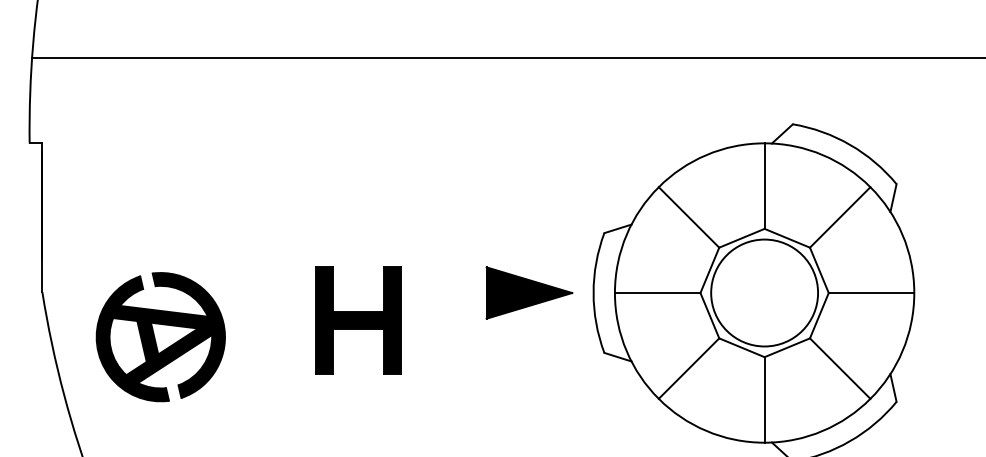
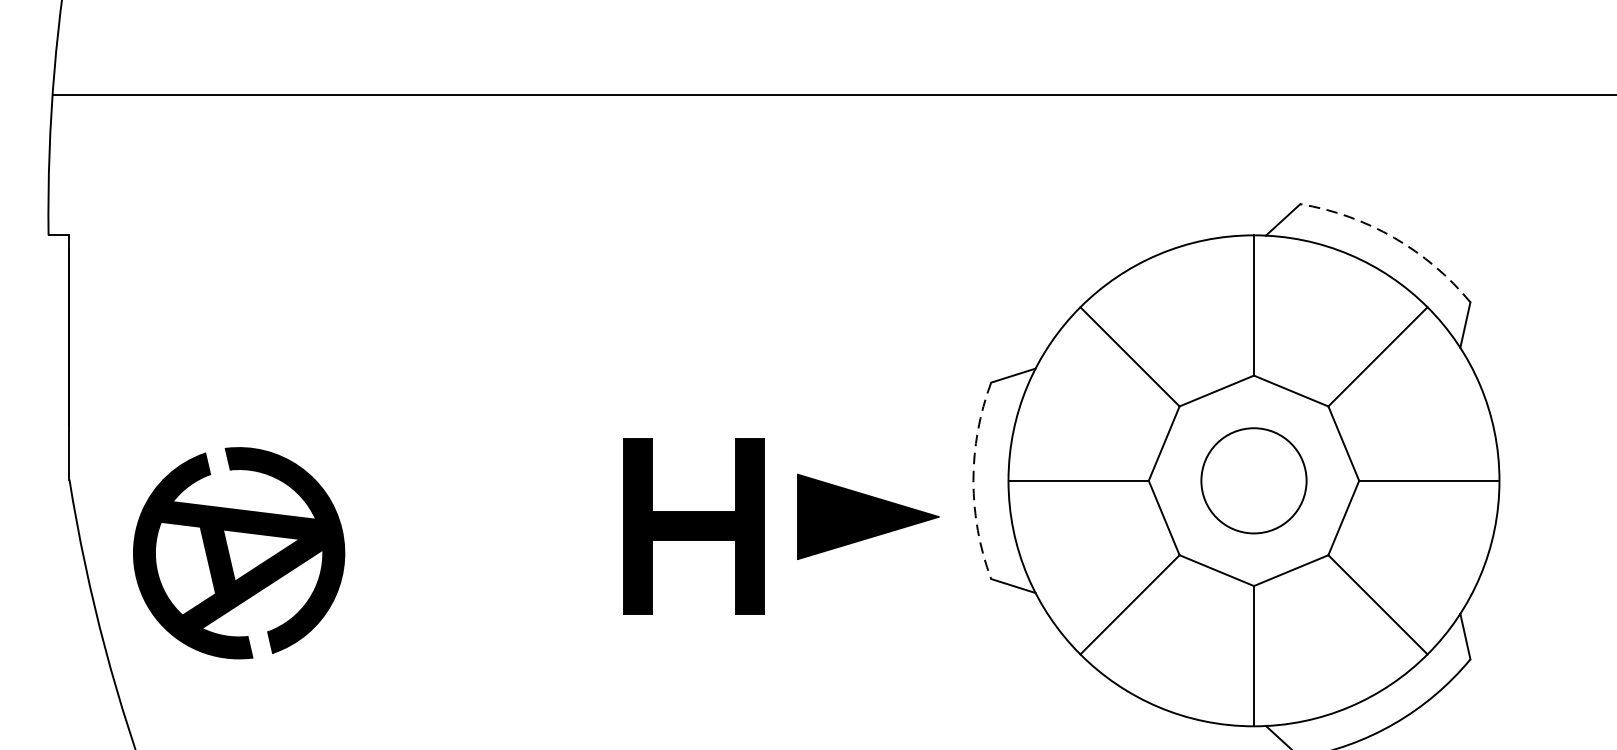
arc: (850, 144) -> (1394, 237), solid -> dashed
part: (529, 292) -> (868, 516), moved
circle: (764, 292) -> (1253, 479), size x0.6
arc: (593, 293) -> (973, 481), solid -> dashed
part: (358, 320) -> (694, 525), moved
part: (160, 337) -> (238, 553), moved

